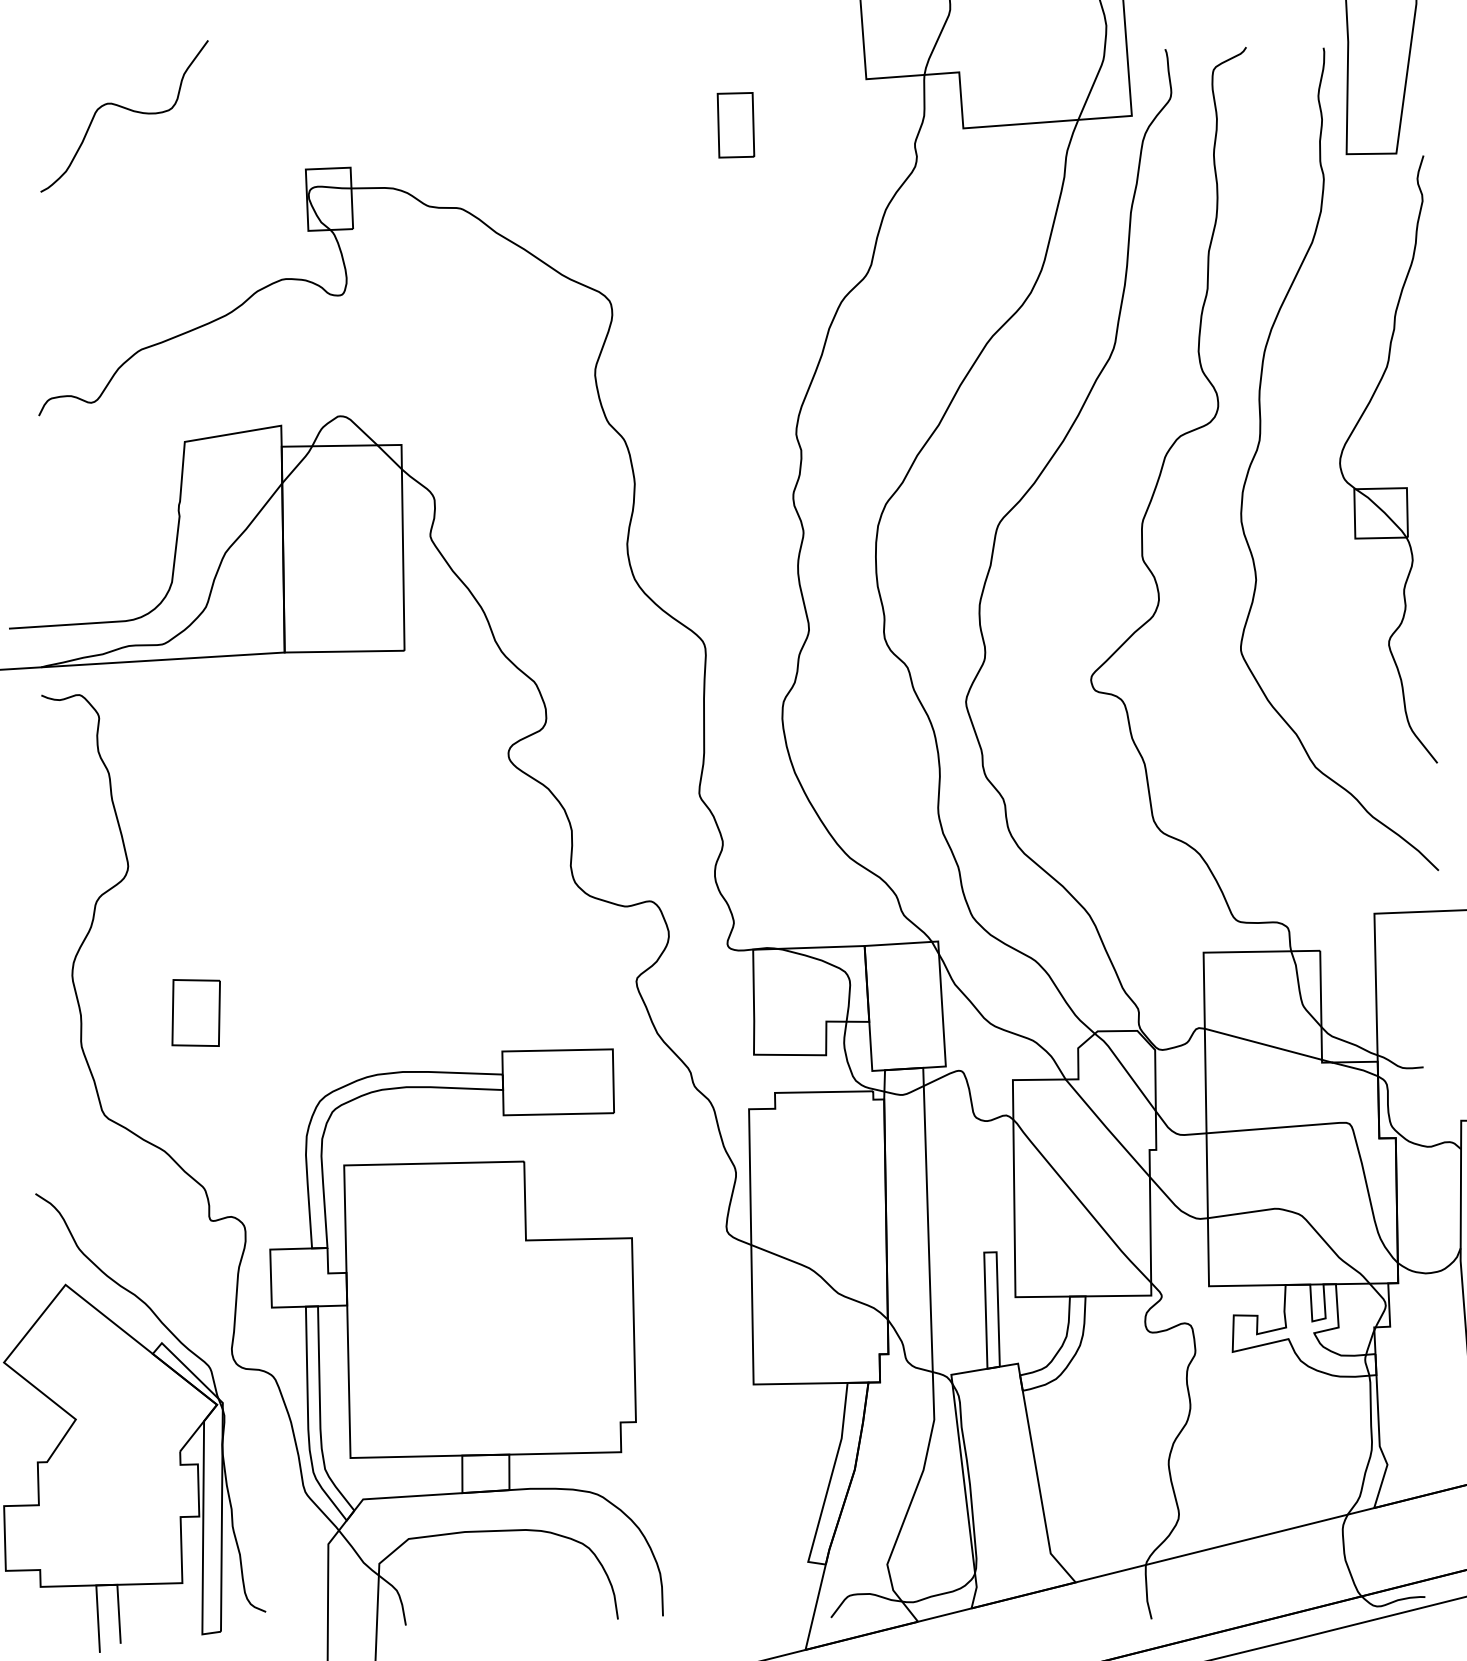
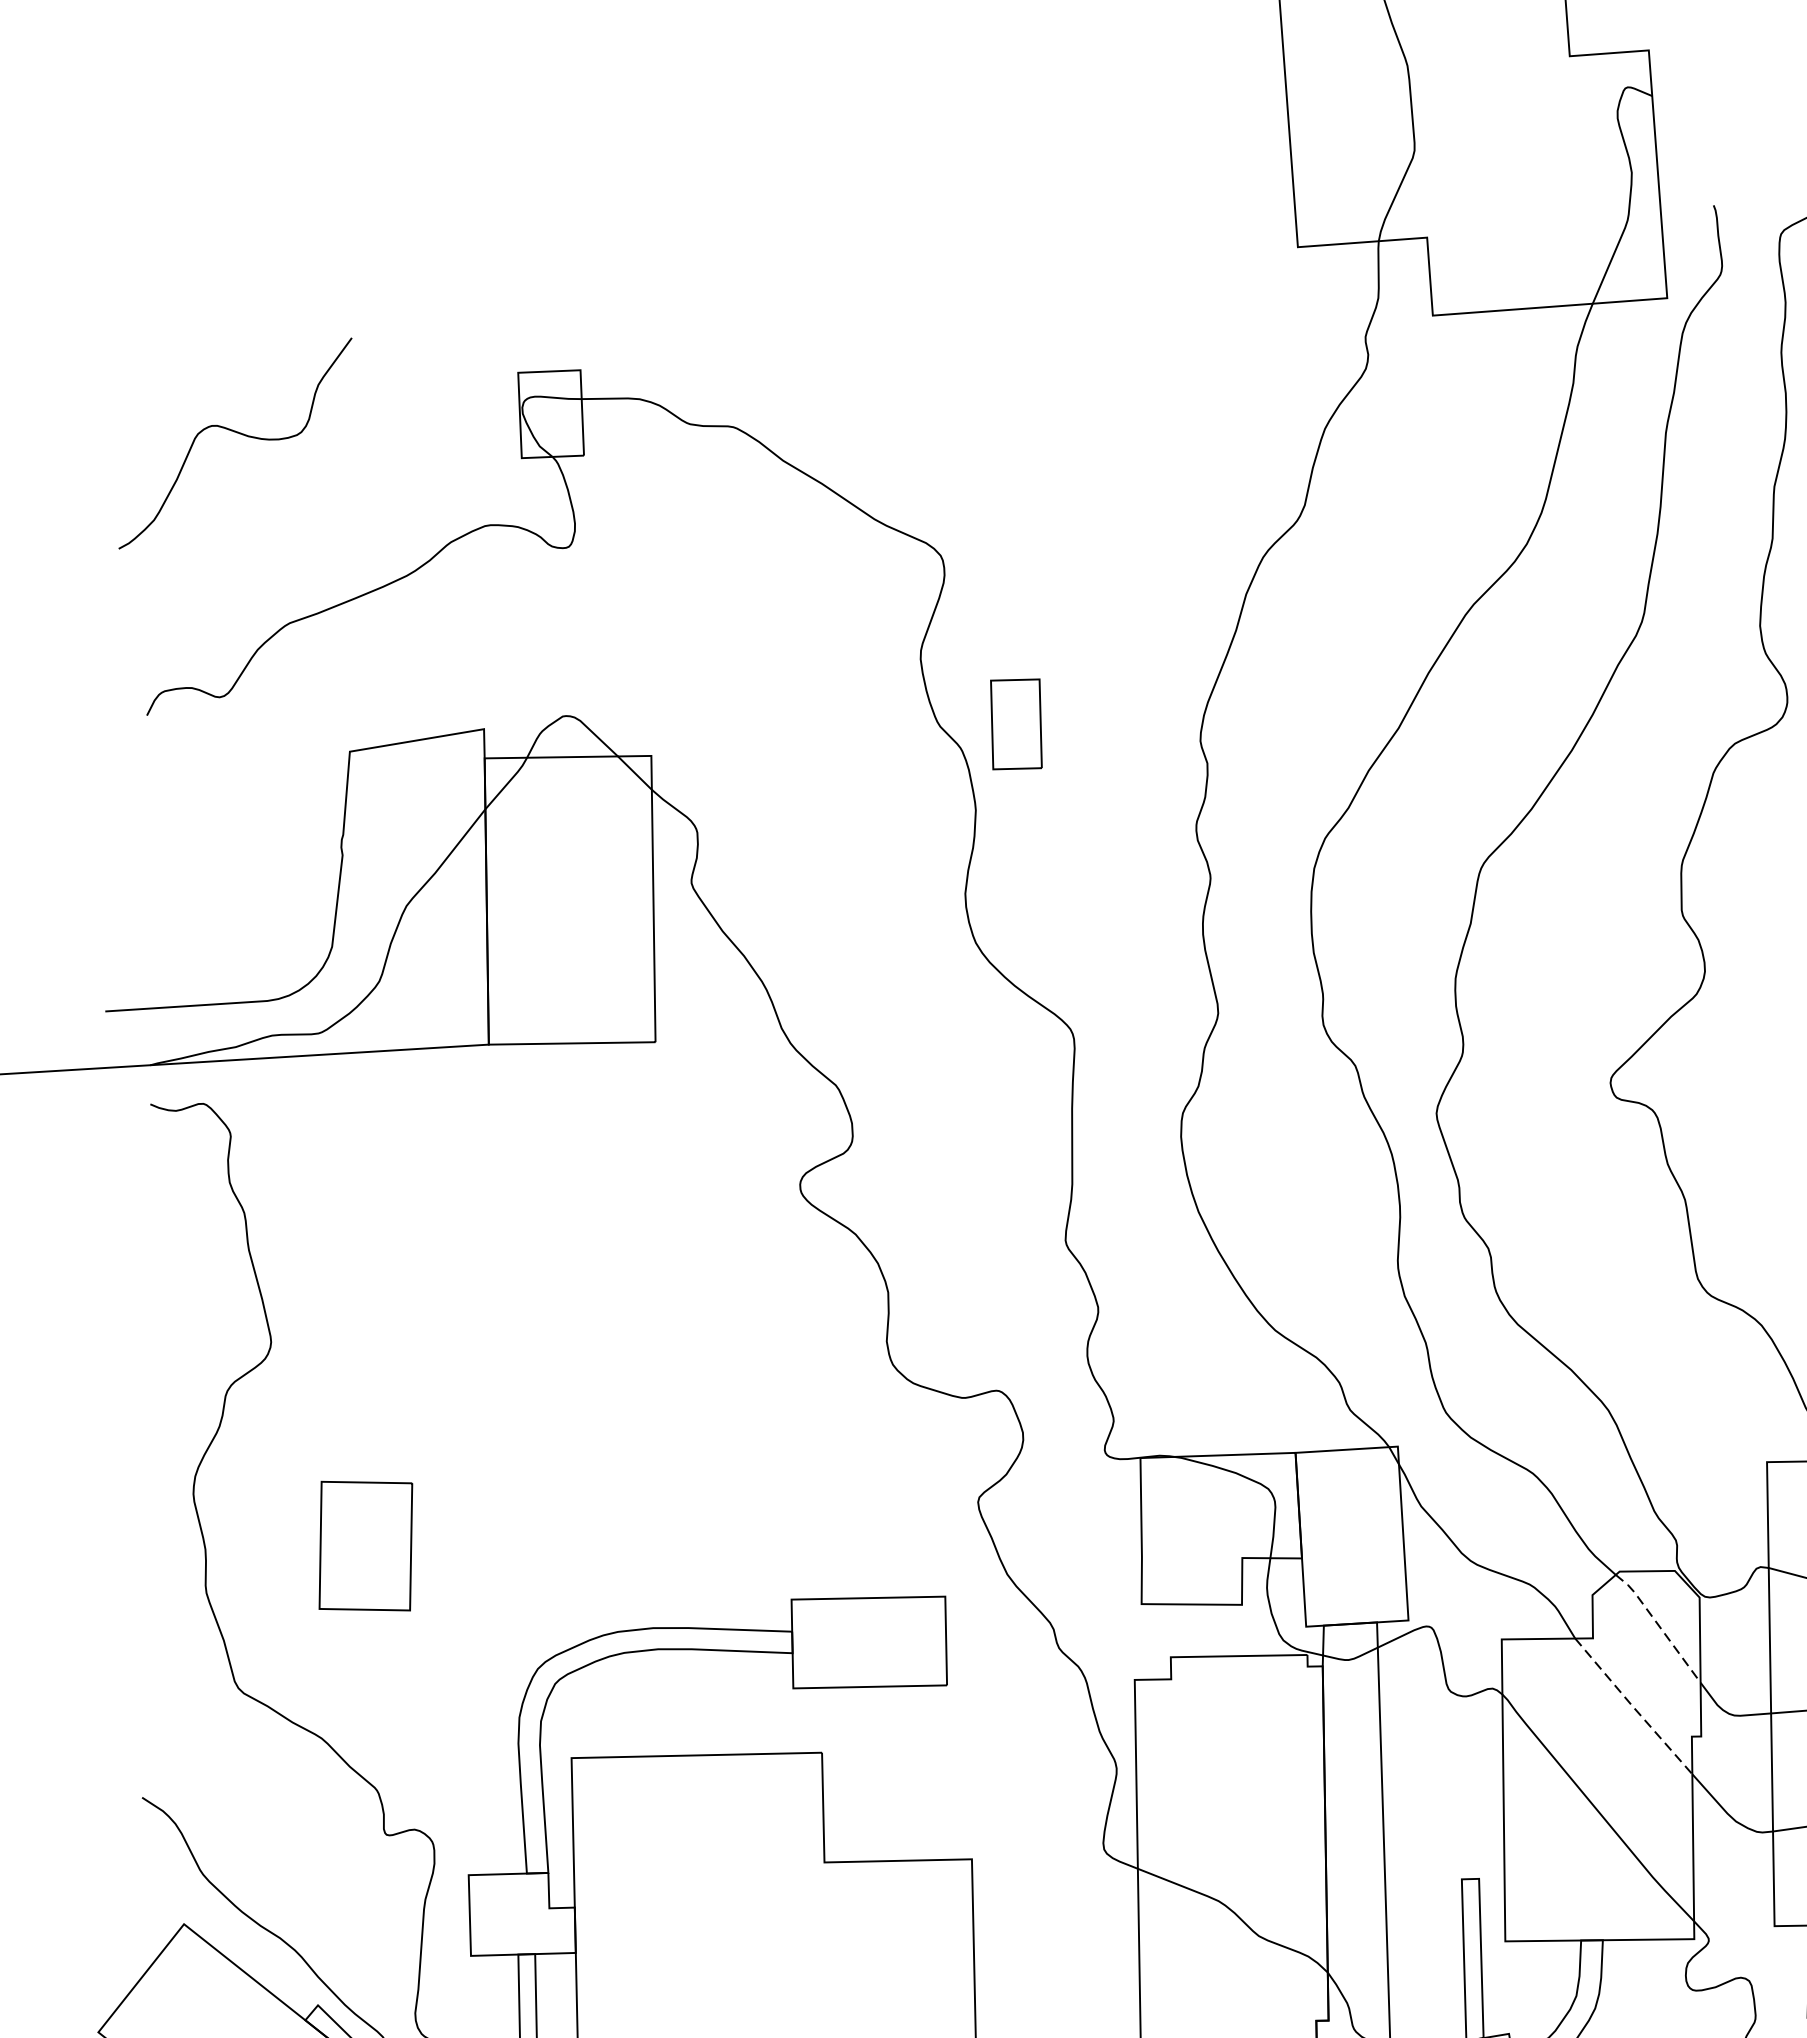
curve: (125, 109) -> (236, 433), moved
part: (735, 125) -> (1015, 724), moved
part: (195, 1012) -> (364, 1545), size x1.4
line: (1125, 1070) -> (1658, 1626), solid -> dashed
line: (1107, 1128) -> (1633, 1706), solid -> dashed

